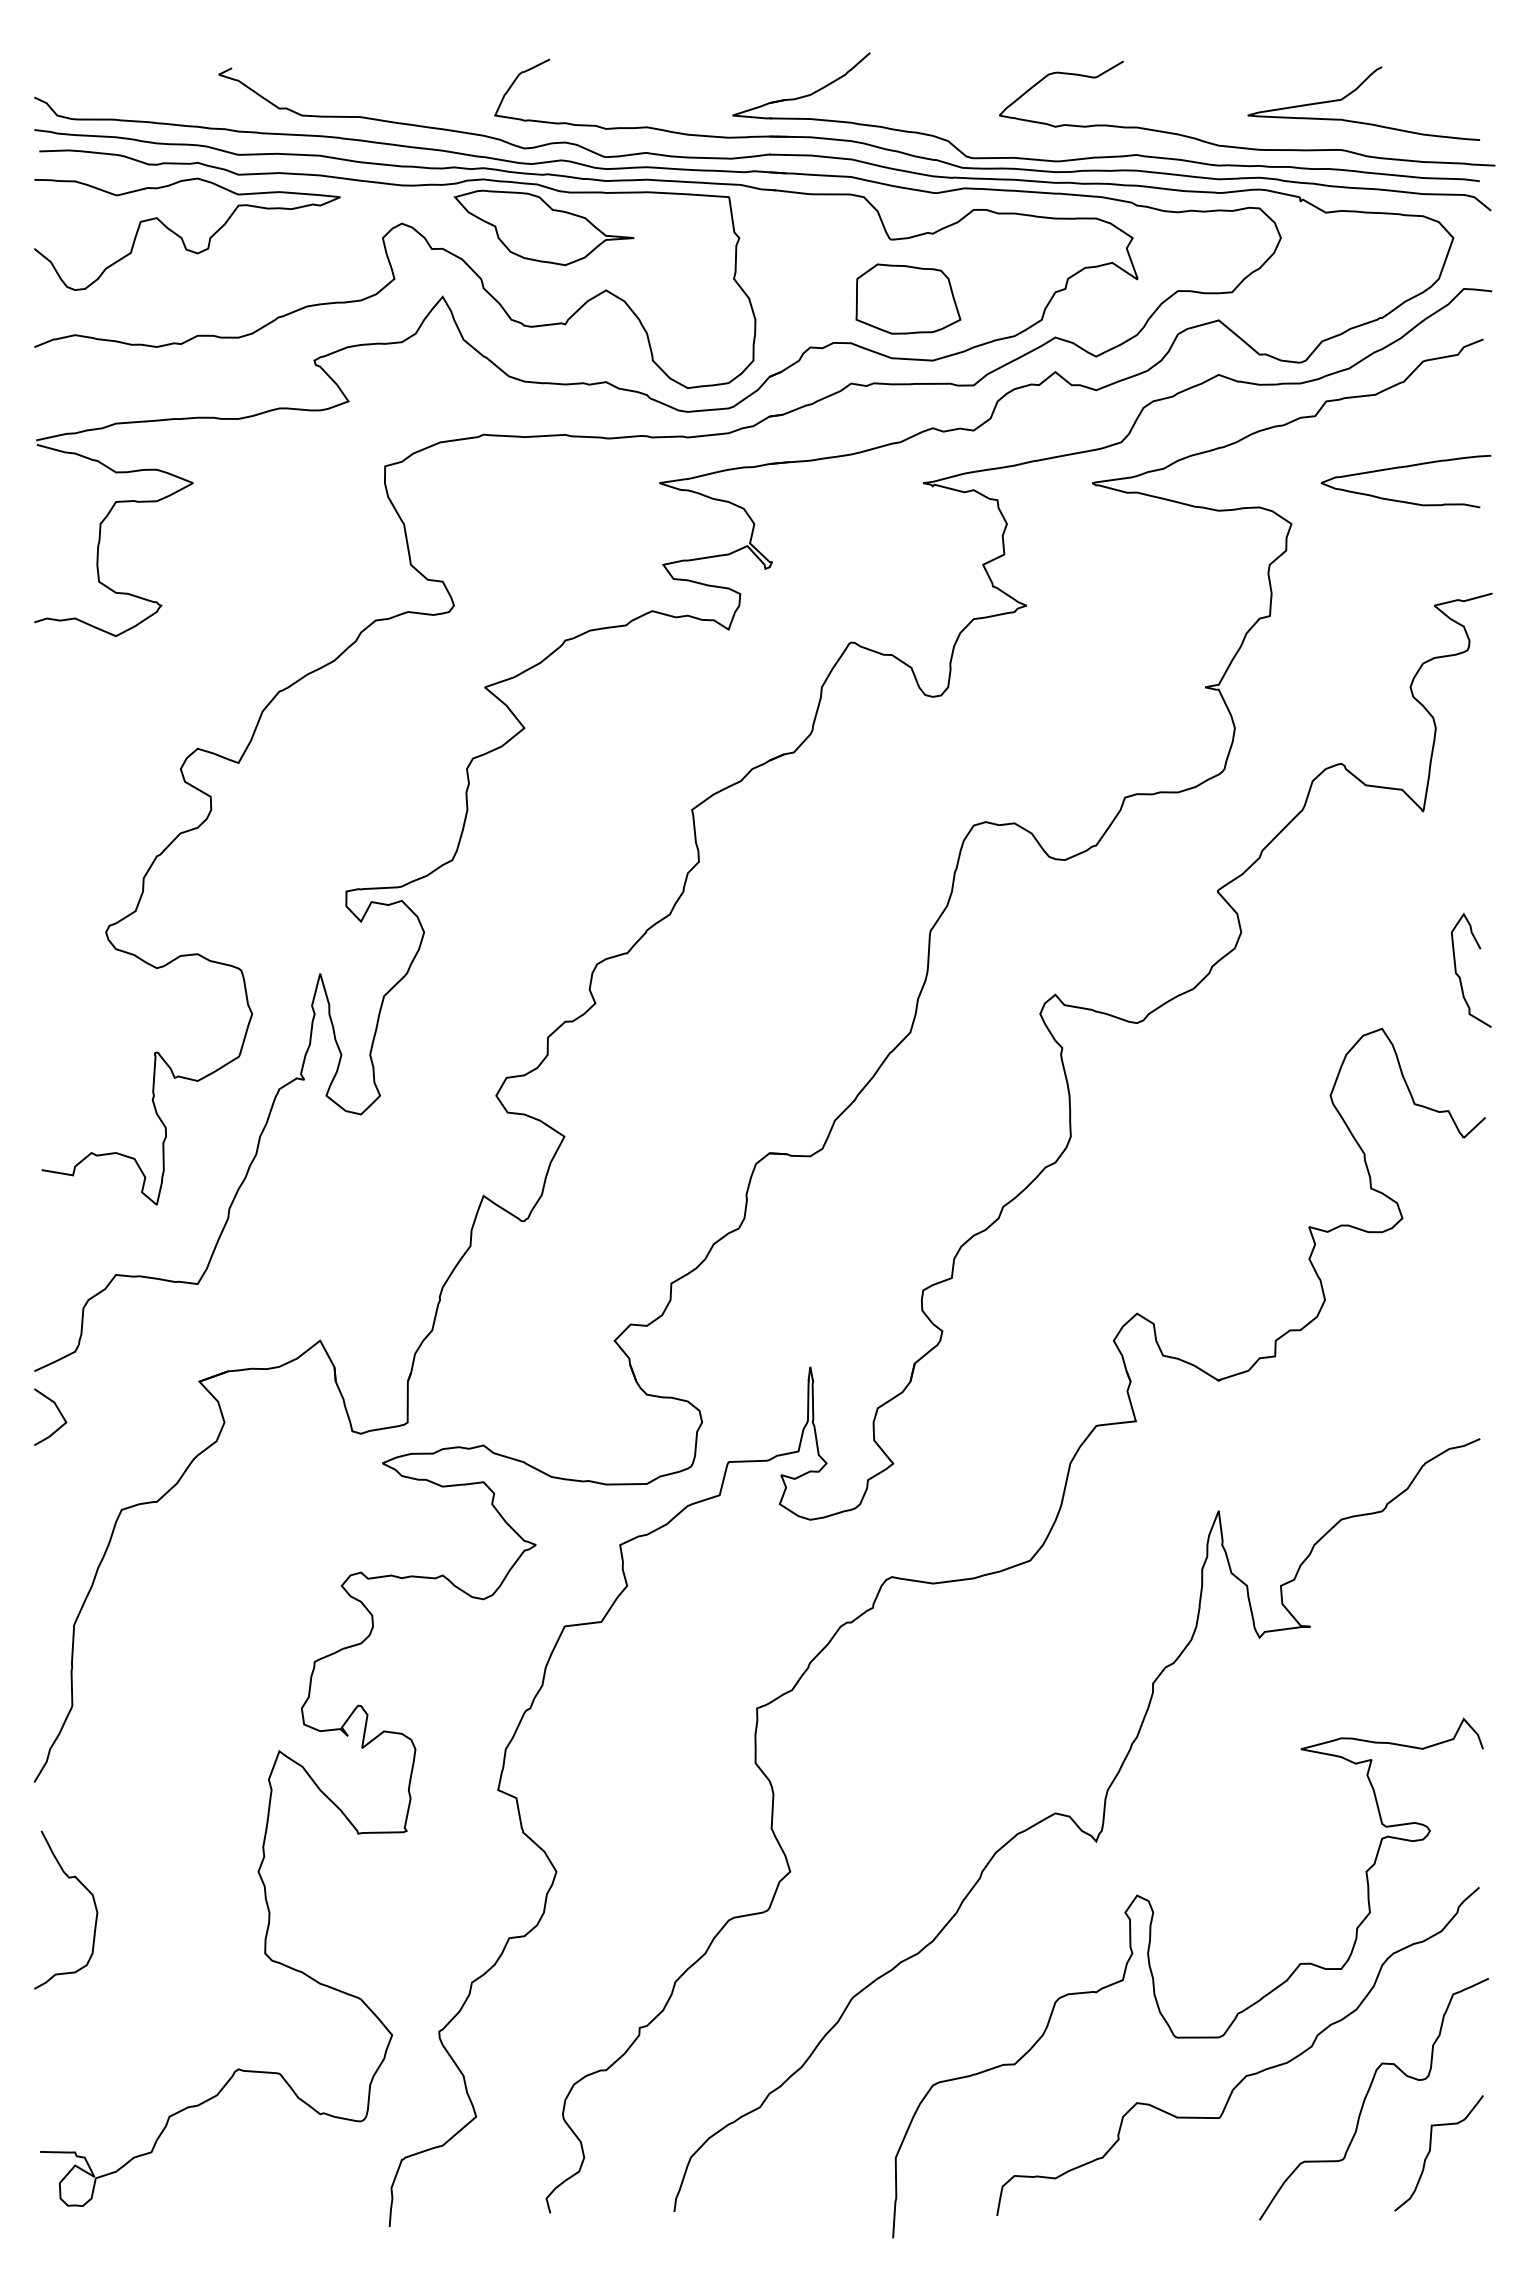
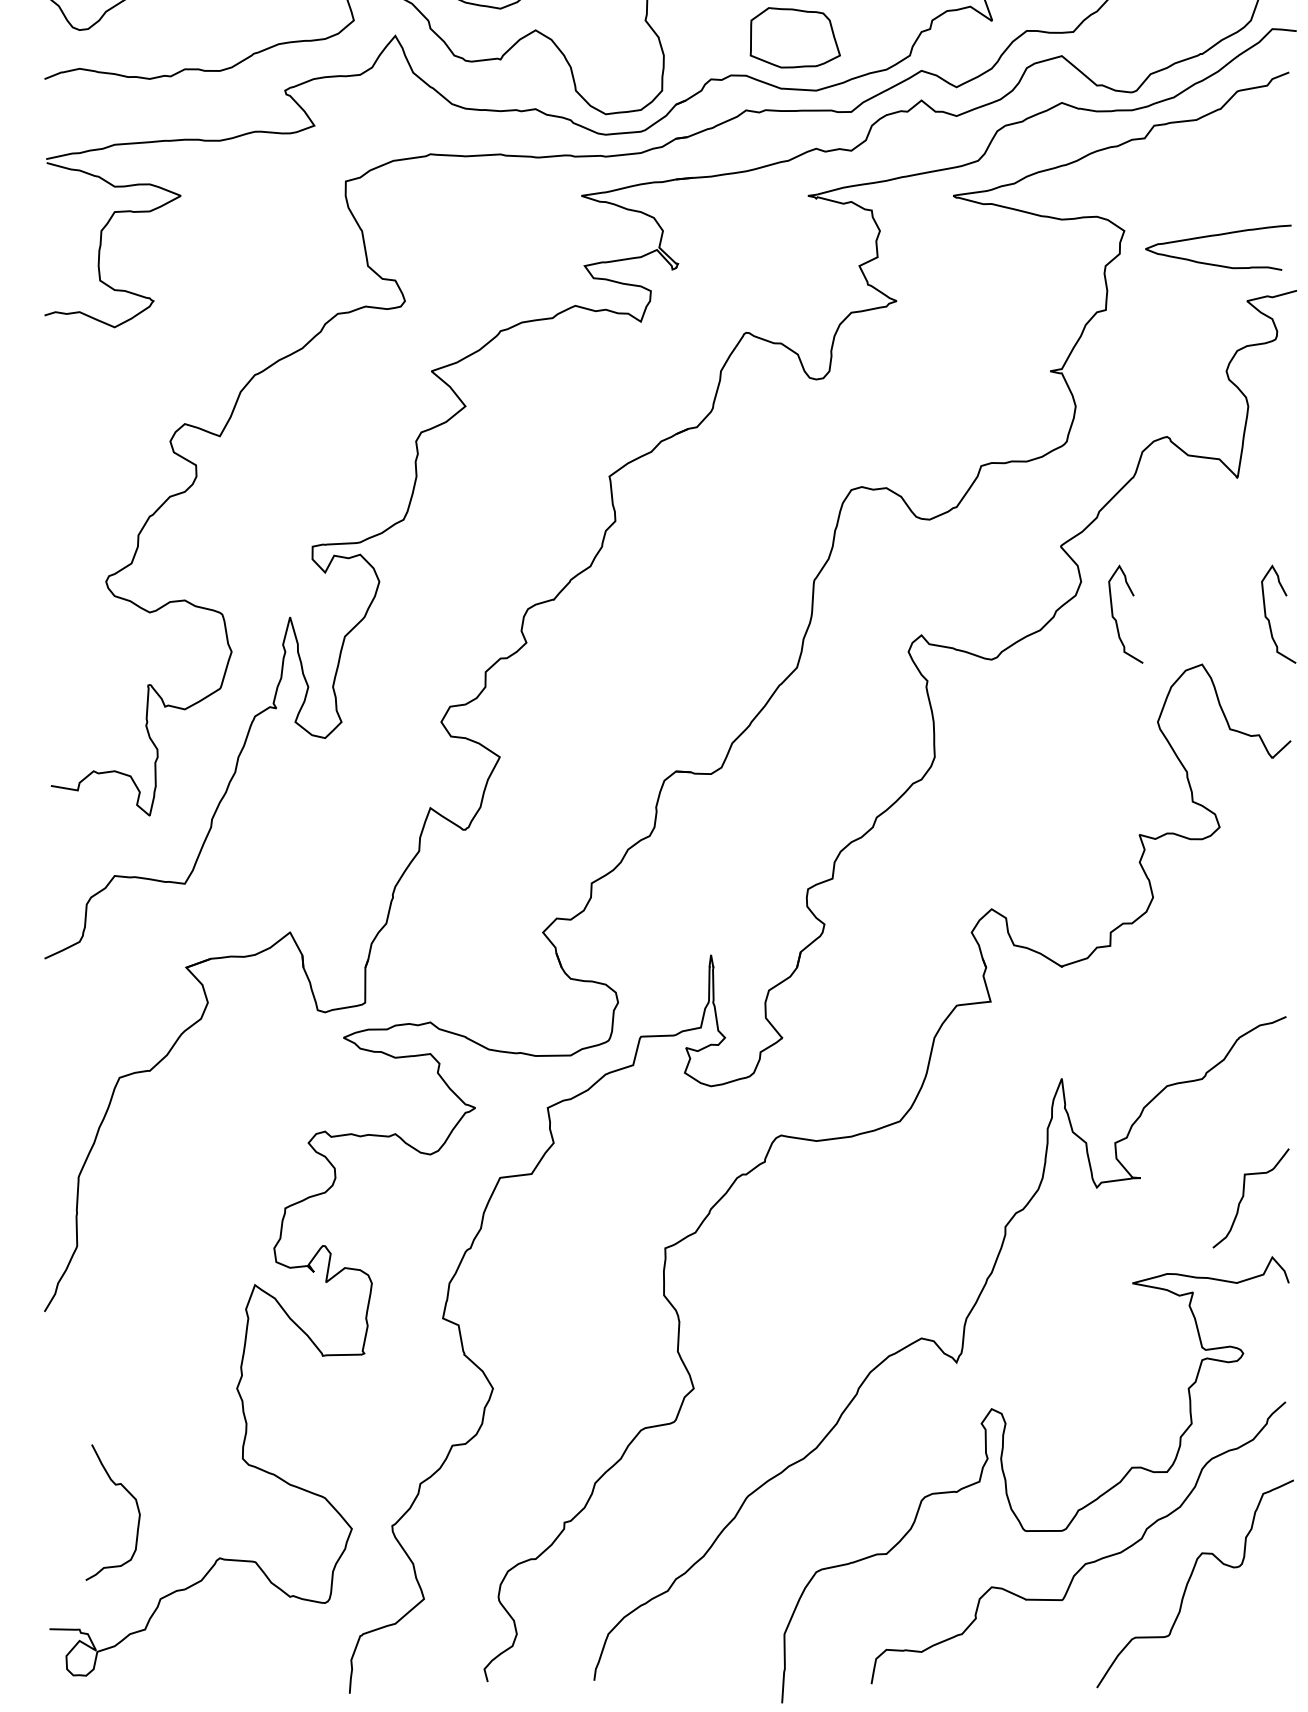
curve: (1400, 468) -> (1213, 236), moved
curve: (1282, 976) -> (1116, 619), added
line: (58, 1411) -> (65, 993), removed
curve: (93, 1902) -> (136, 1506), moved
curve: (1430, 2152) -> (1243, 1197), moved

